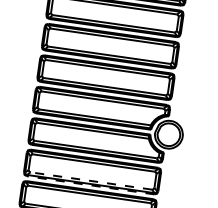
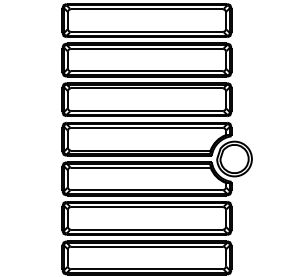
line: (90, 180) -> (146, 229), dashed -> solid
line: (90, 185) -> (146, 235), dashed -> solid

